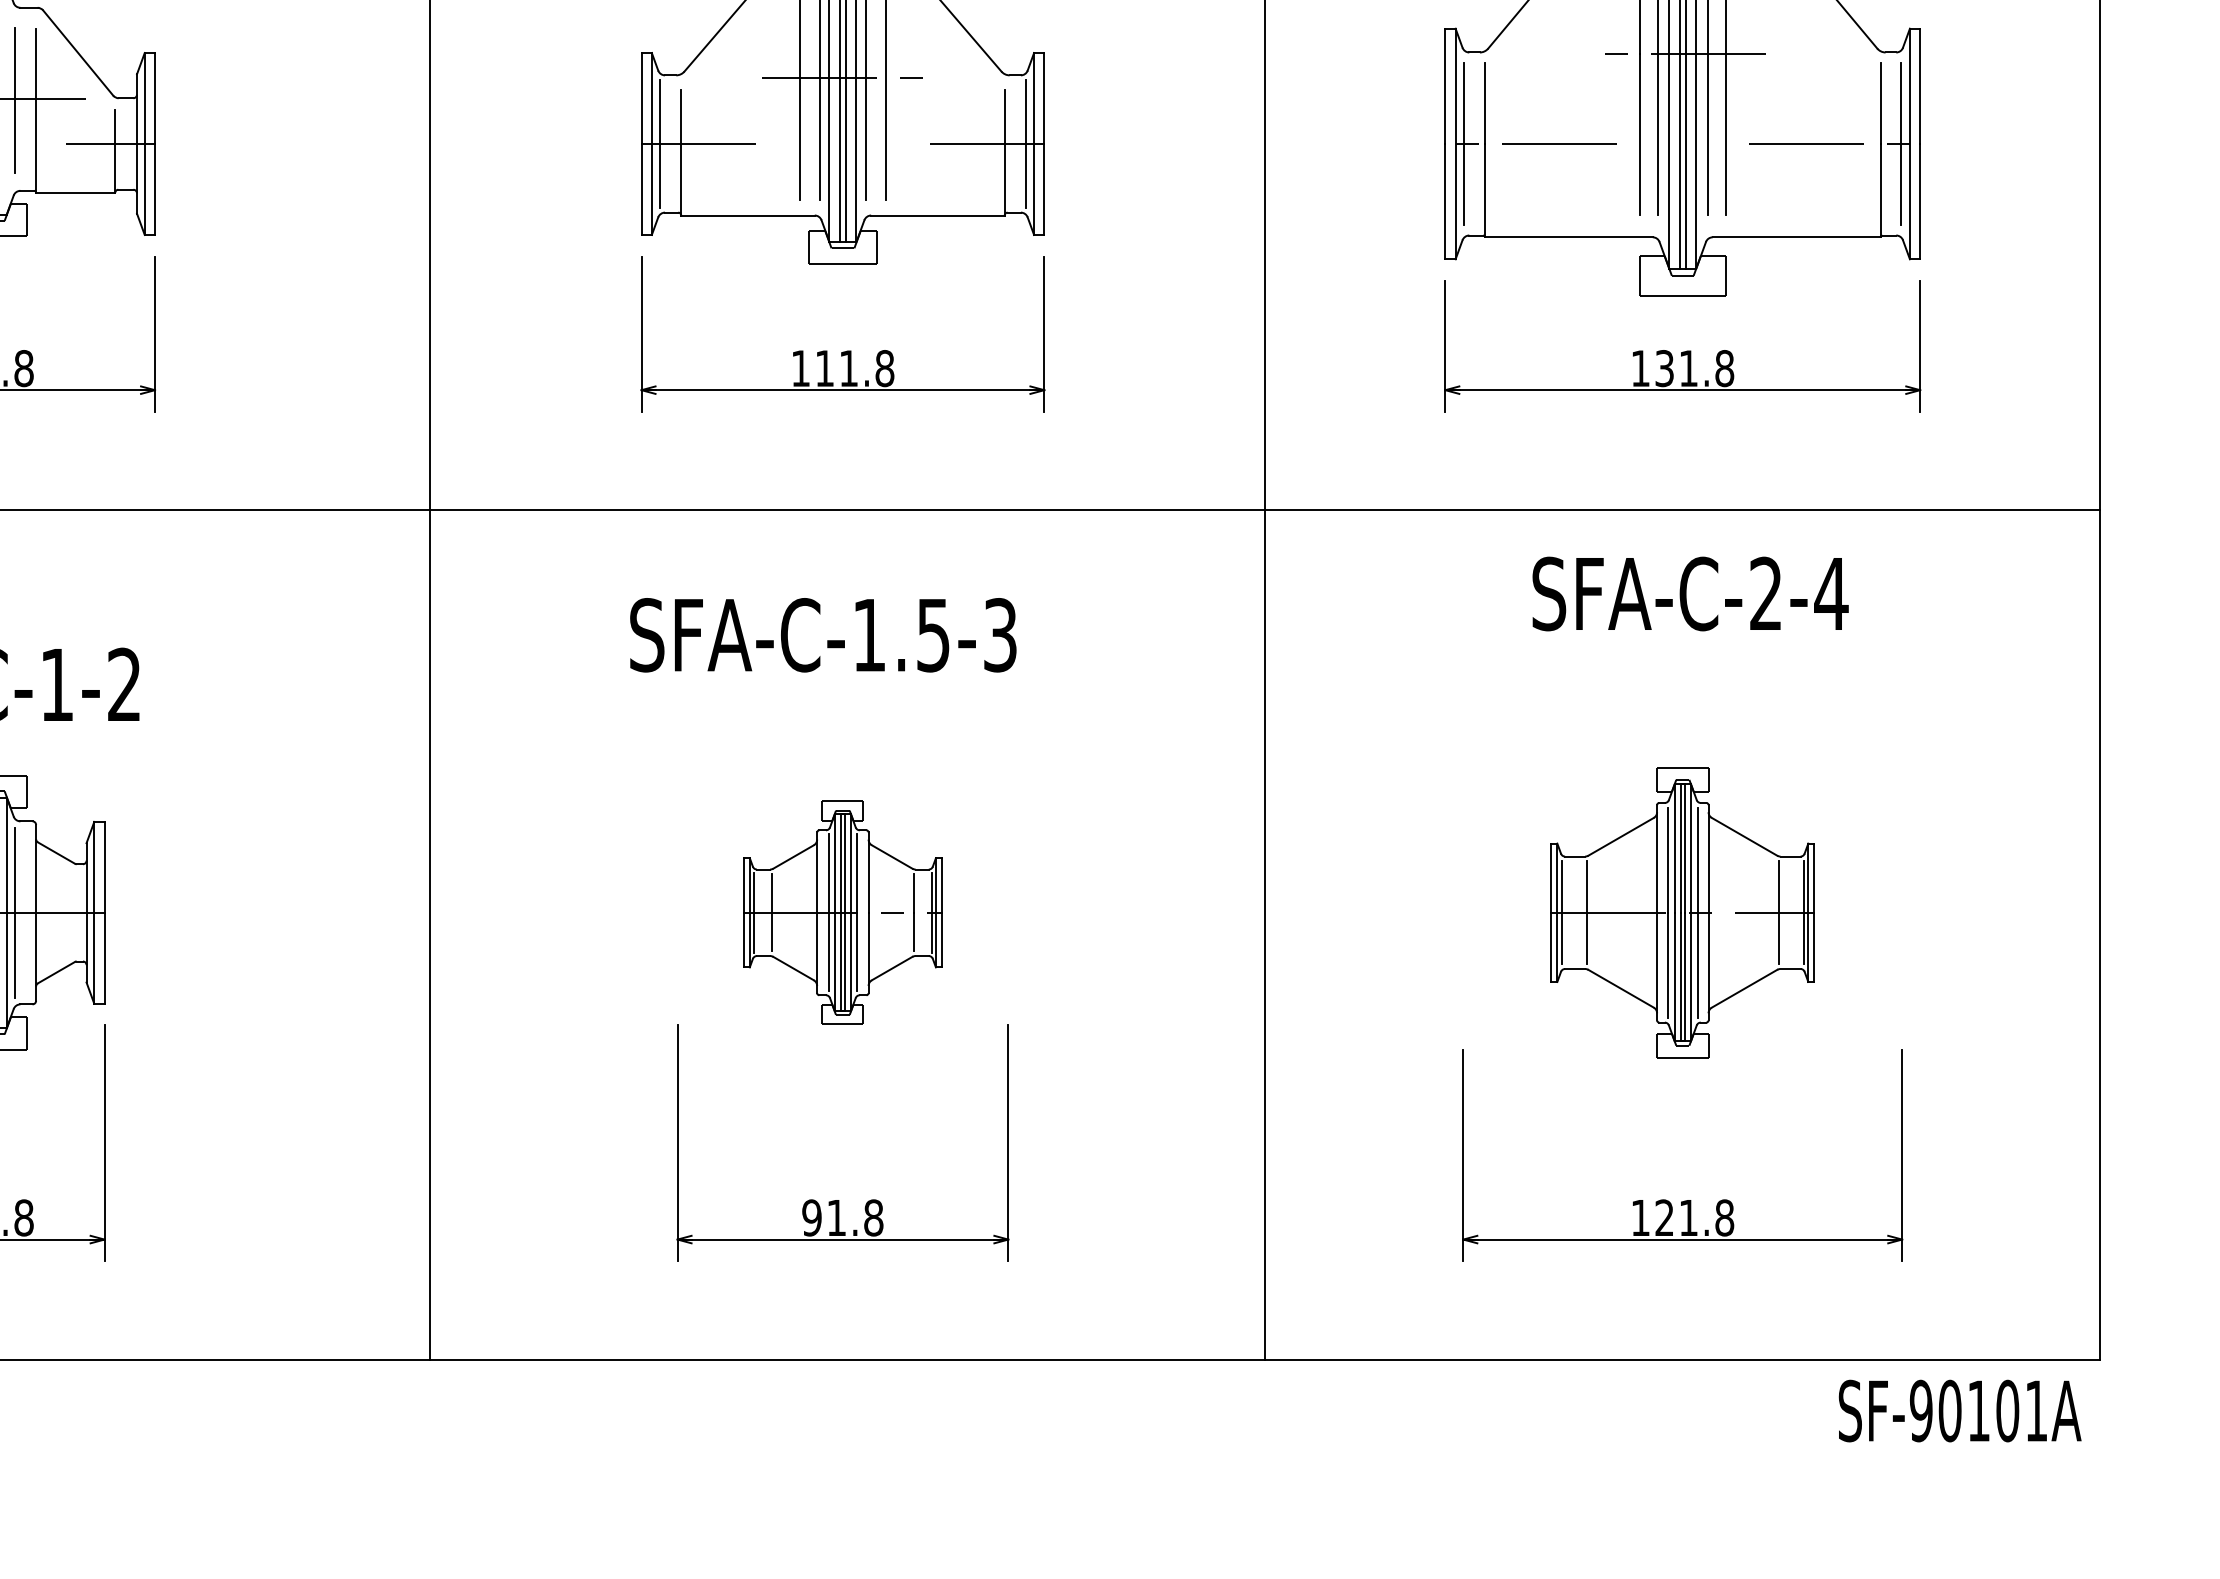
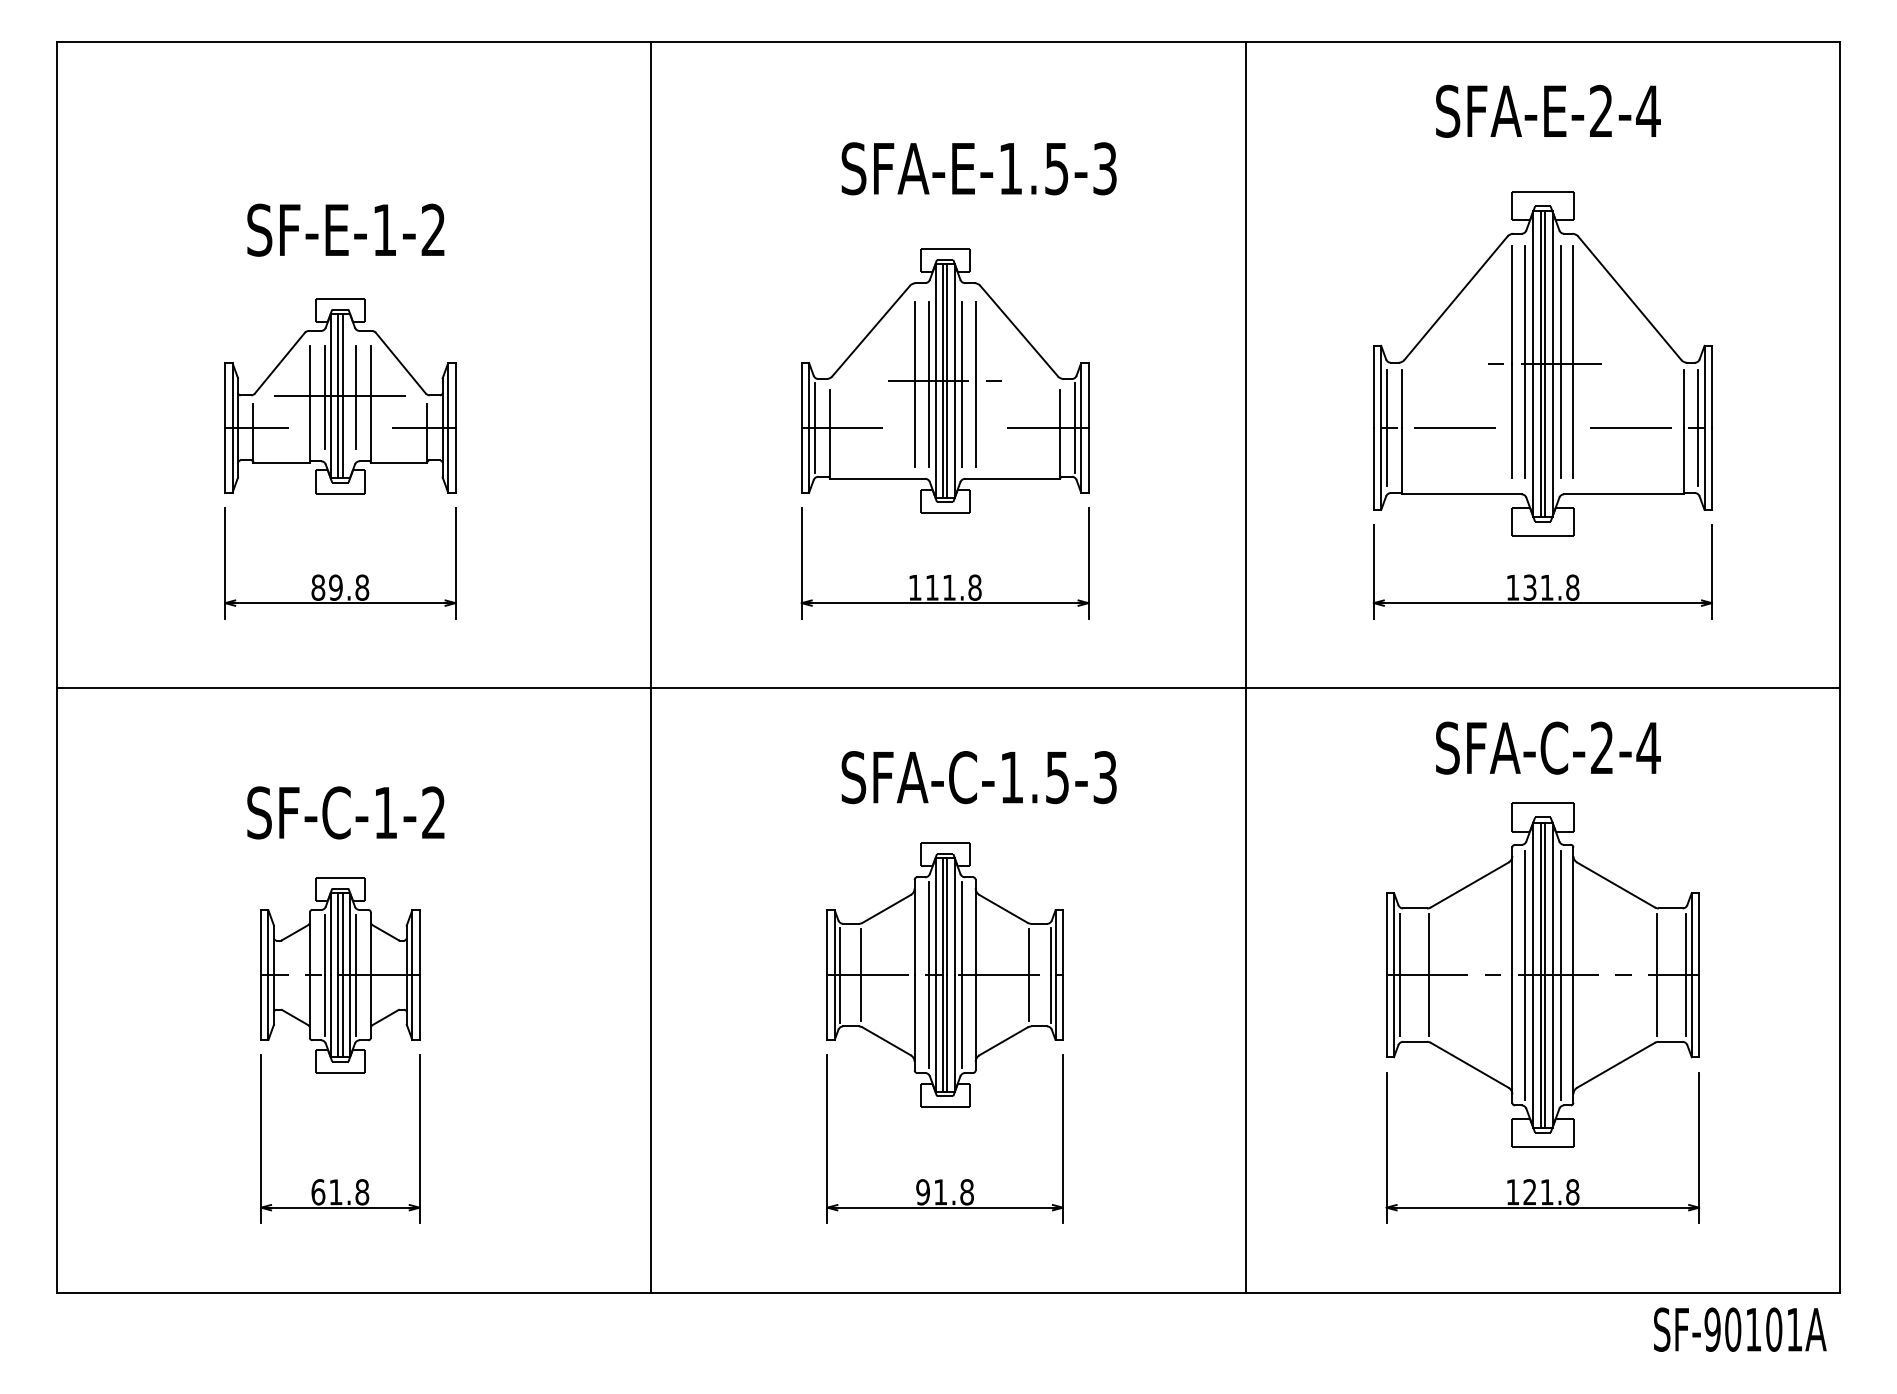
text: (822, 635) -> (978, 777), moved
part: (842, 911) -> (944, 974), size x1.67
part: (1682, 911) -> (1542, 974), size x1.67

